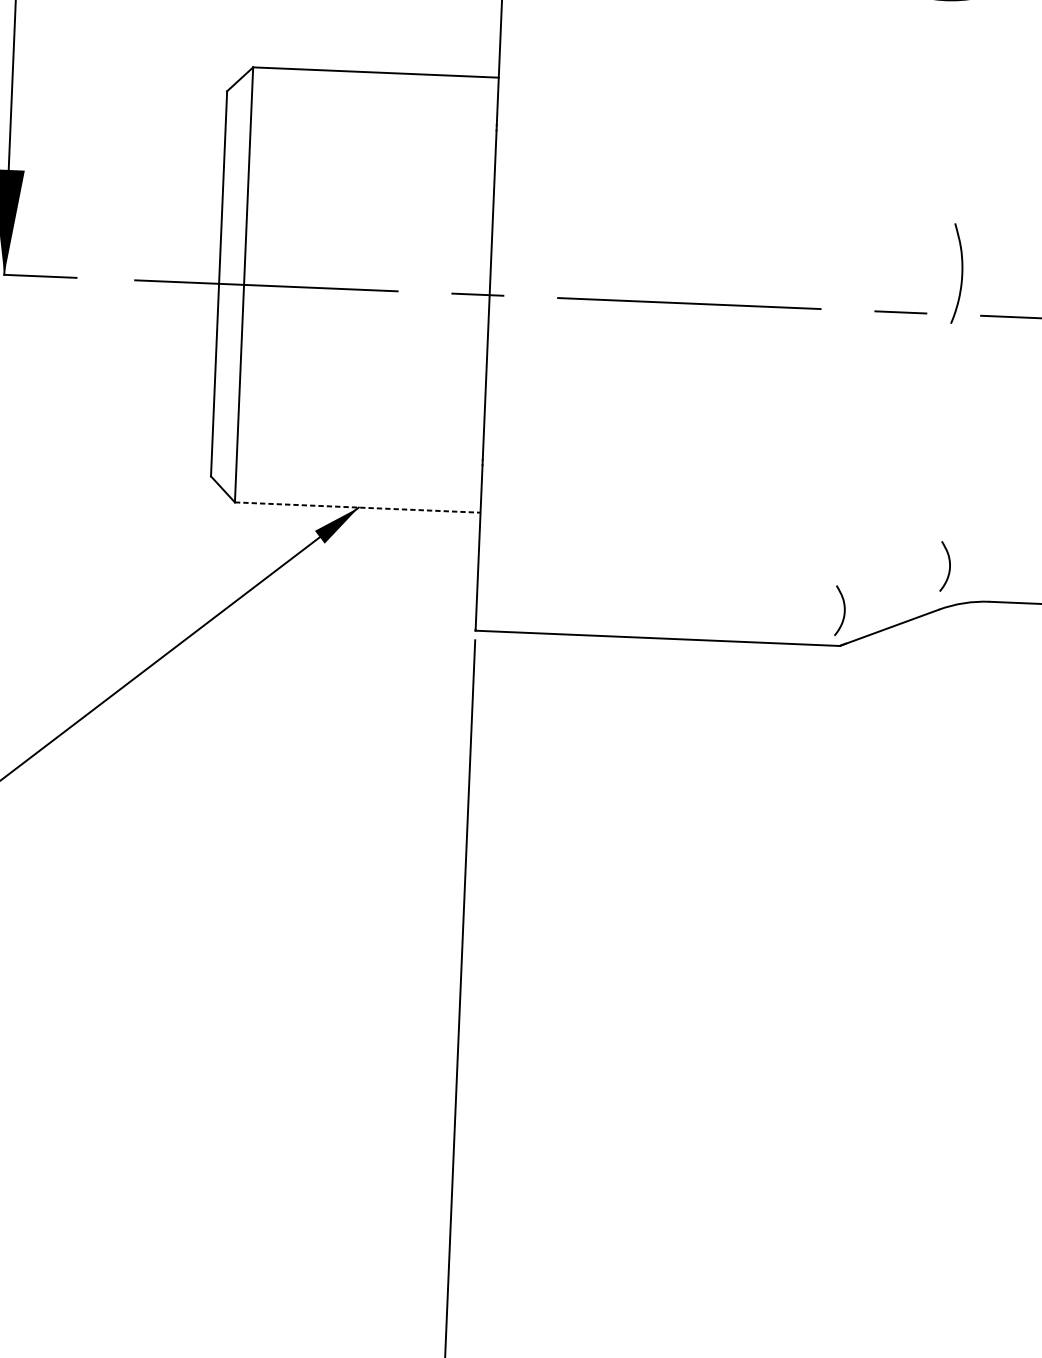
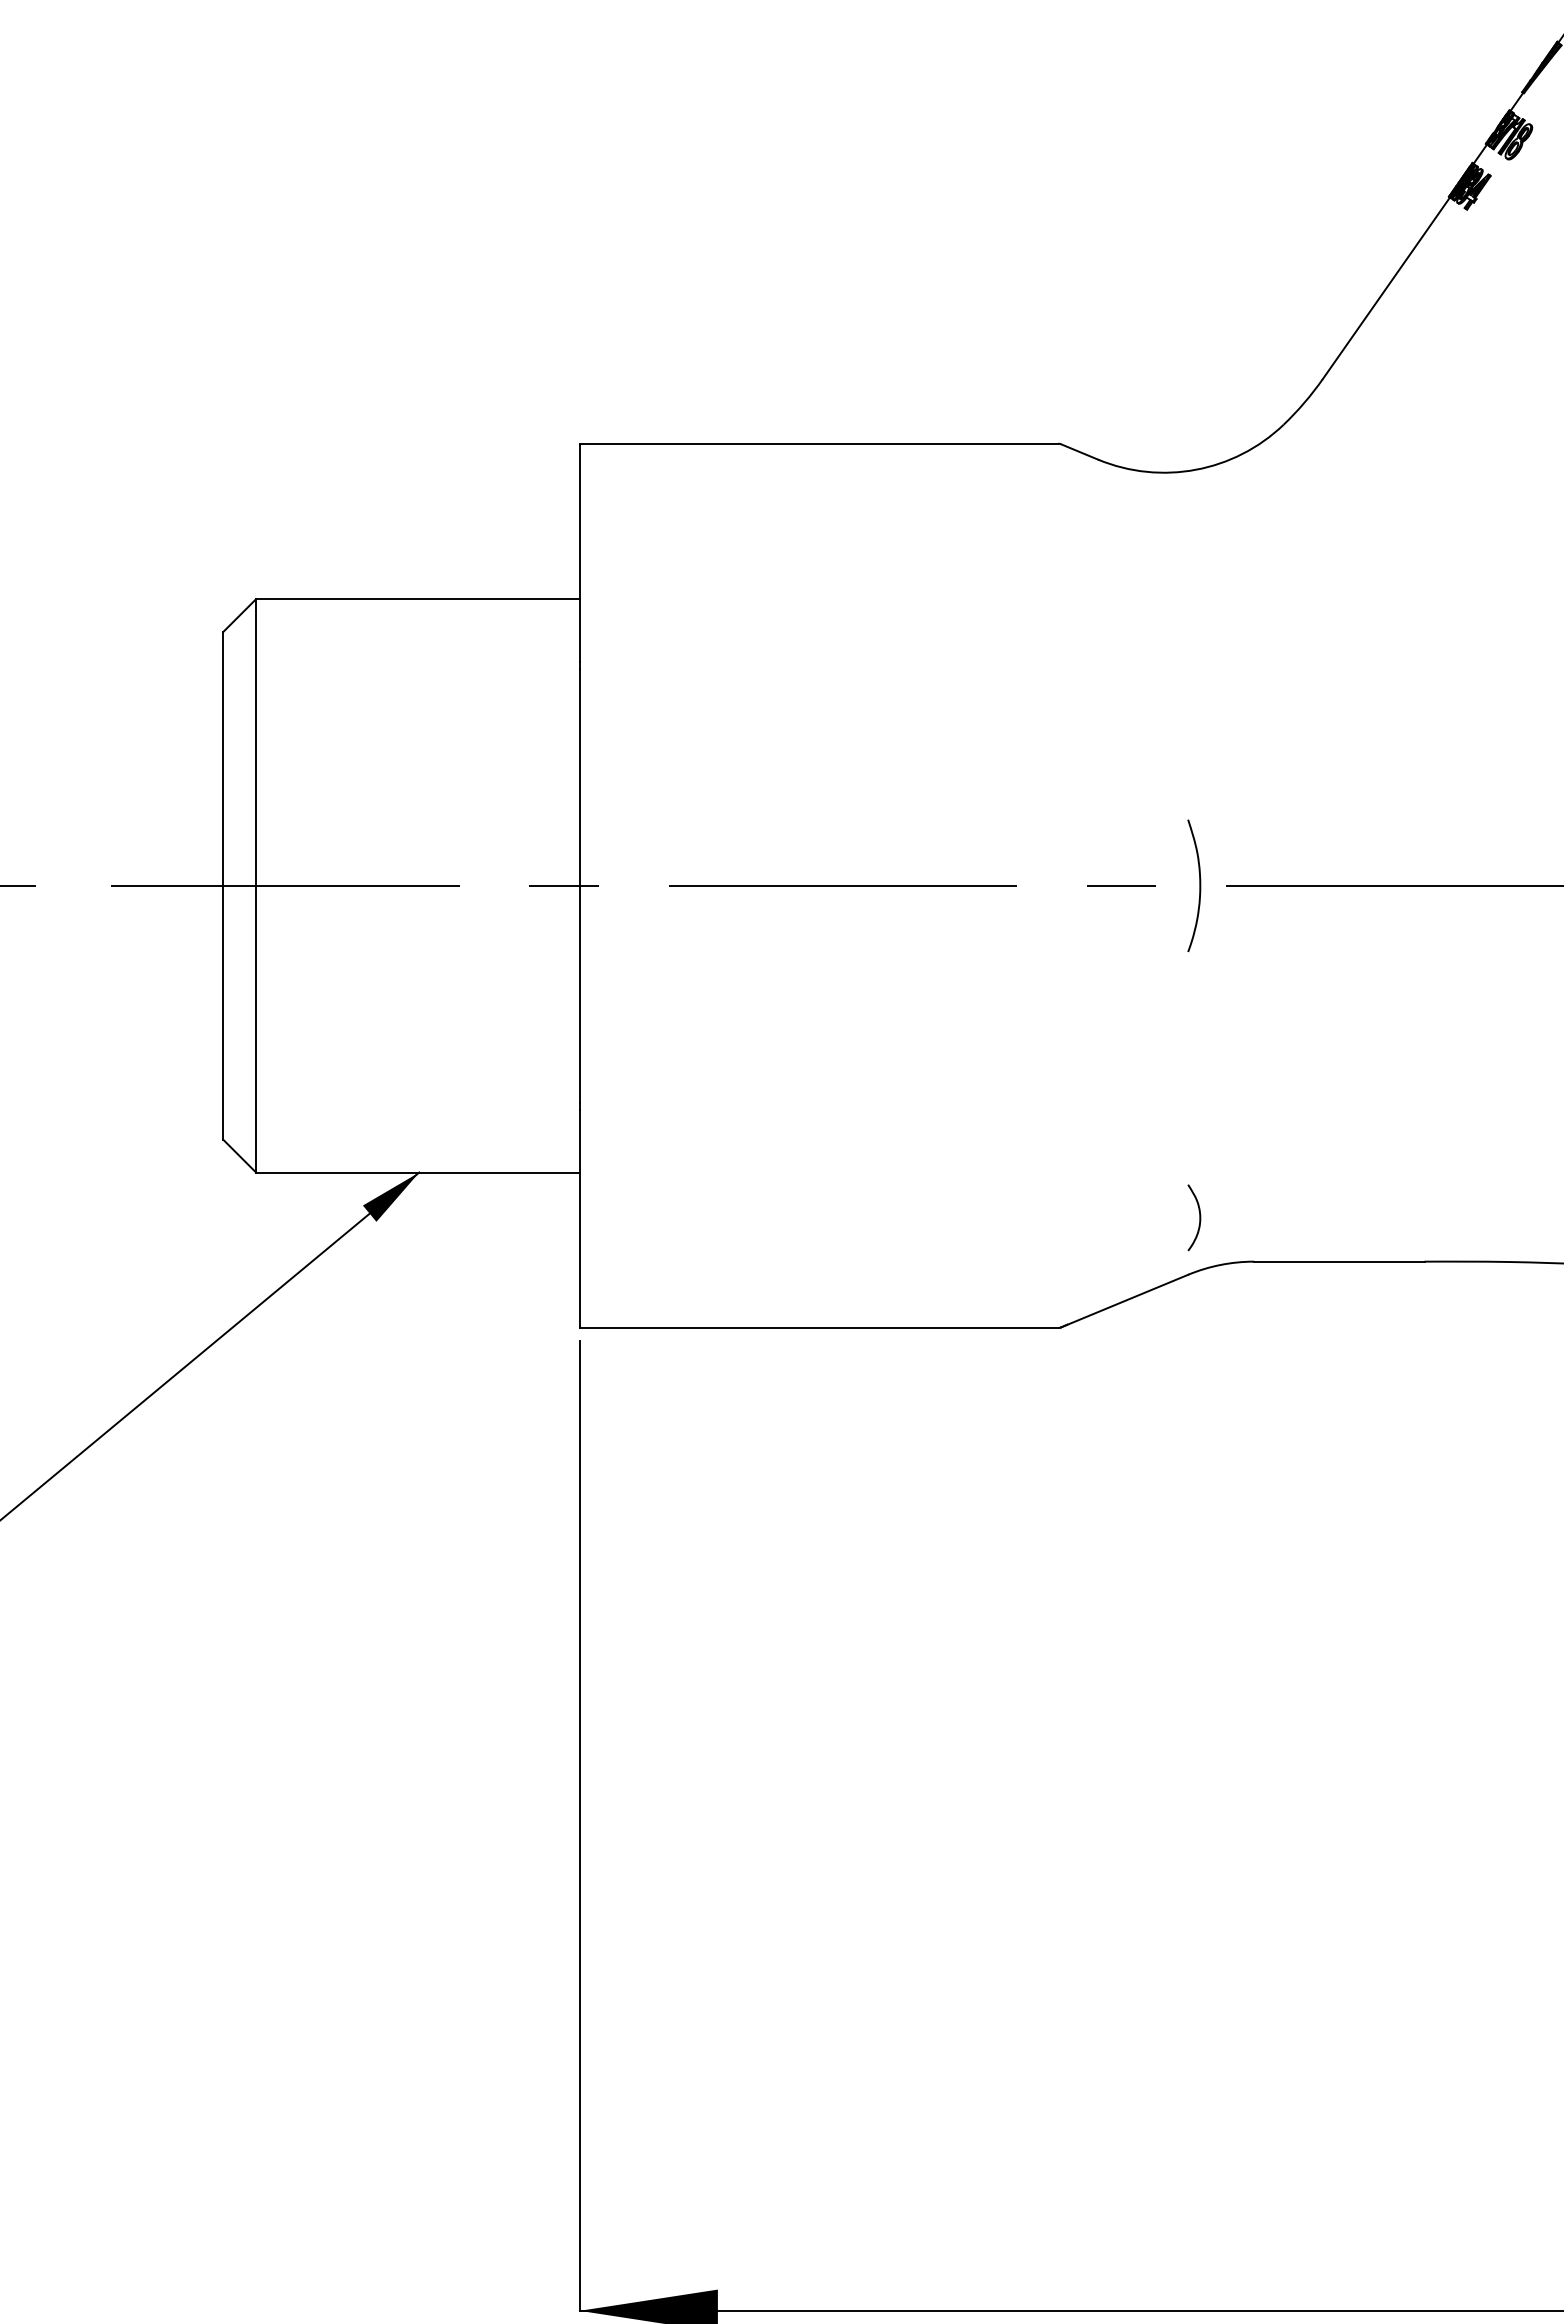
curve: (961, 273) -> (1199, 885), moved
line: (357, 507) -> (417, 1172), dashed -> solid
curve: (844, 610) -> (1063, 1281), removed

